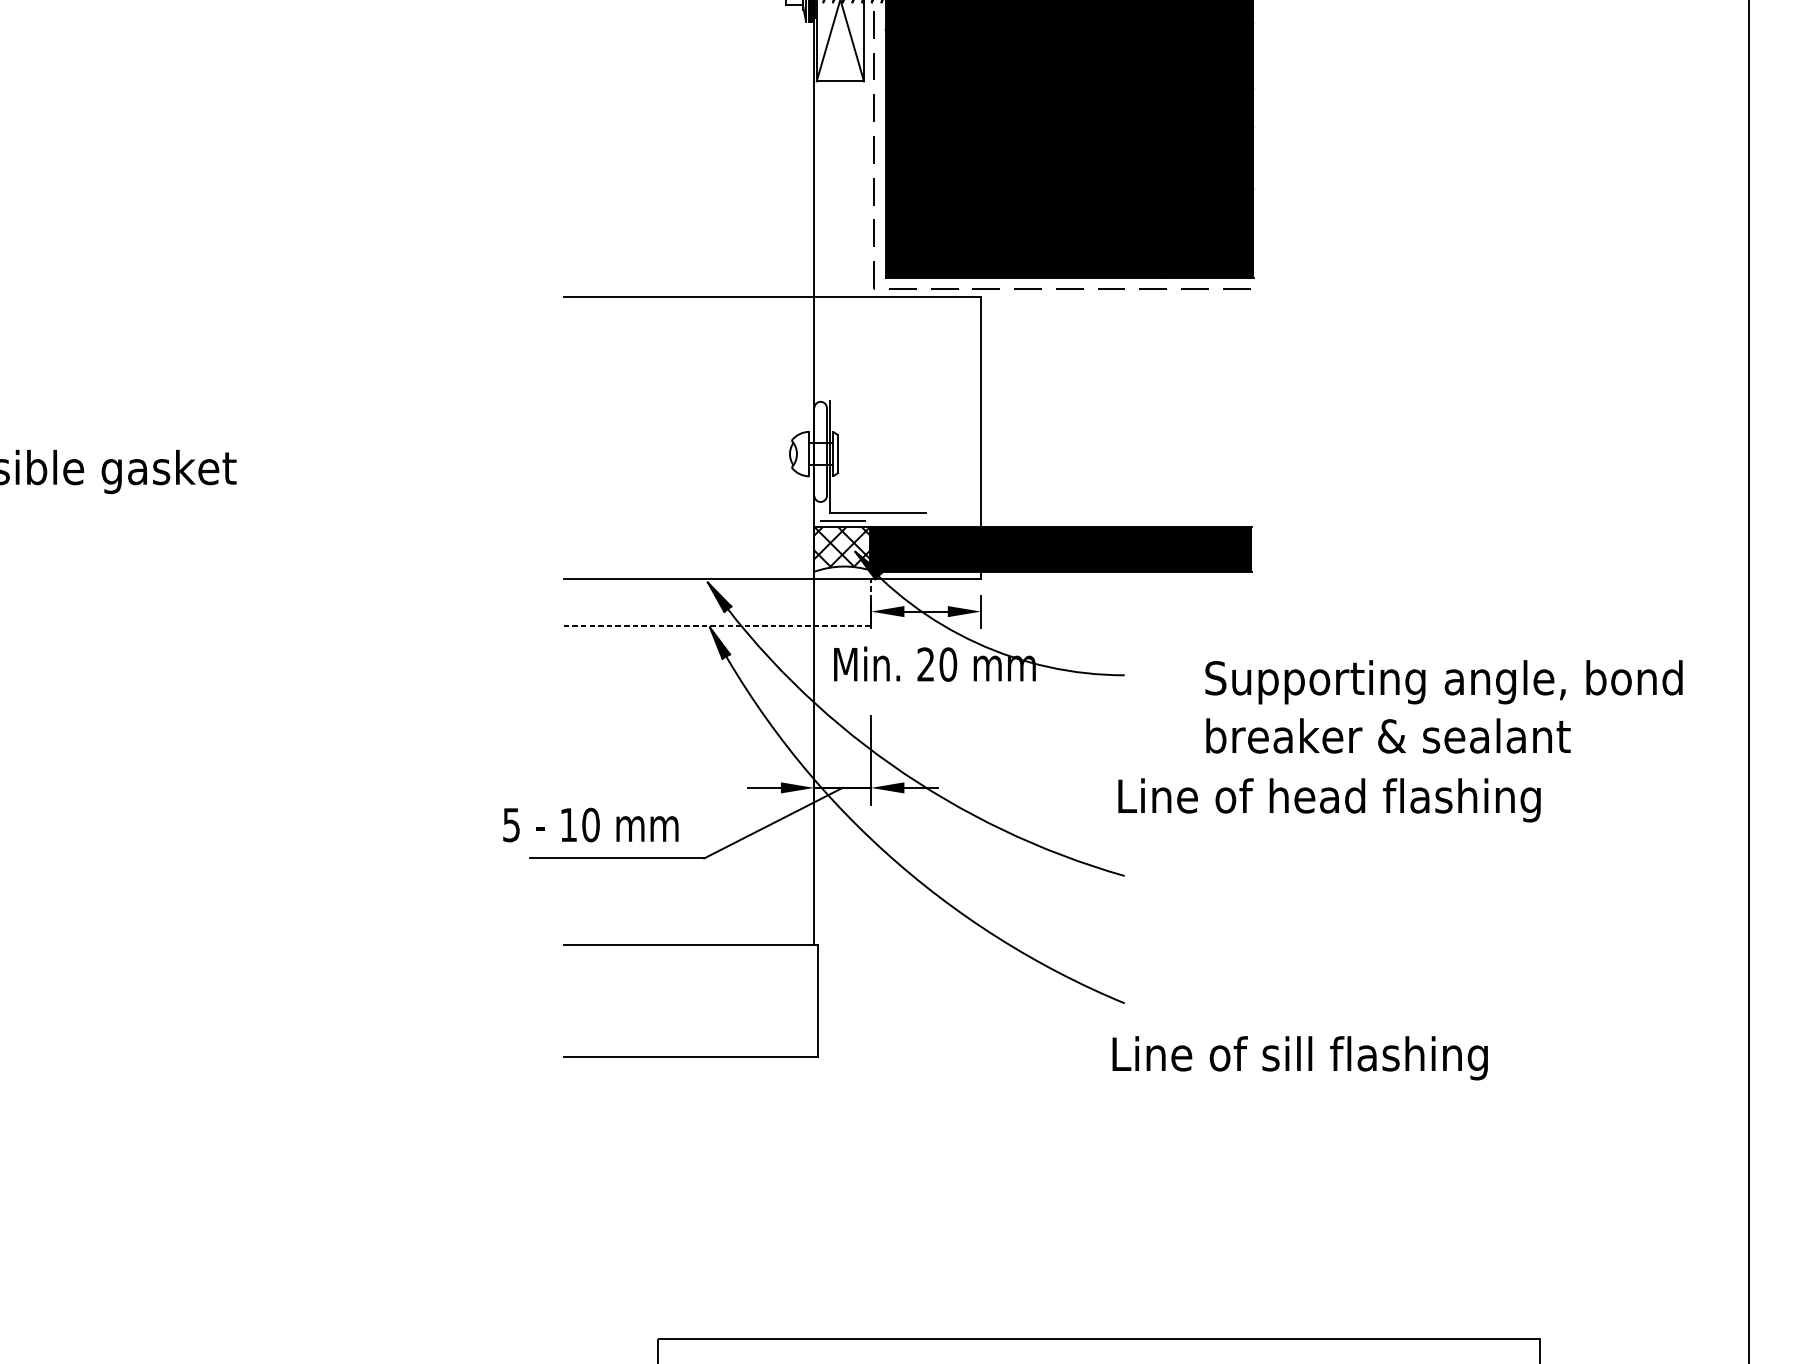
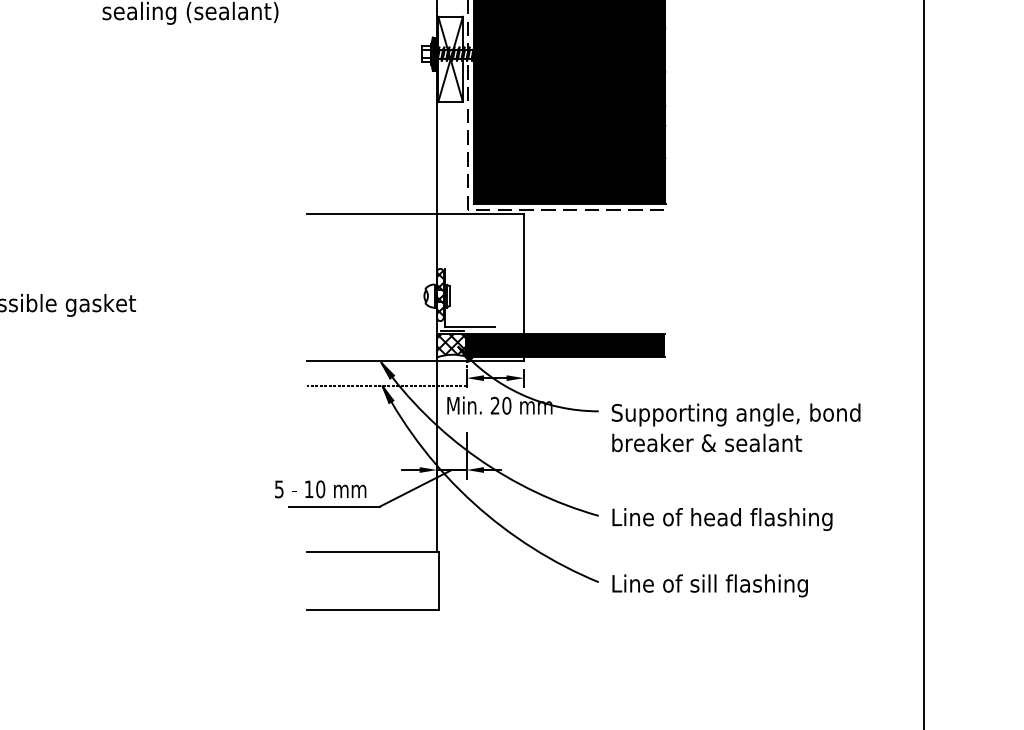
hatch: (820, 449) -> (440, 293), added
text: (1442, 706) -> (735, 427), moved
text: (1329, 800) -> (722, 519), moved
text: (1298, 1057) -> (709, 585), moved

